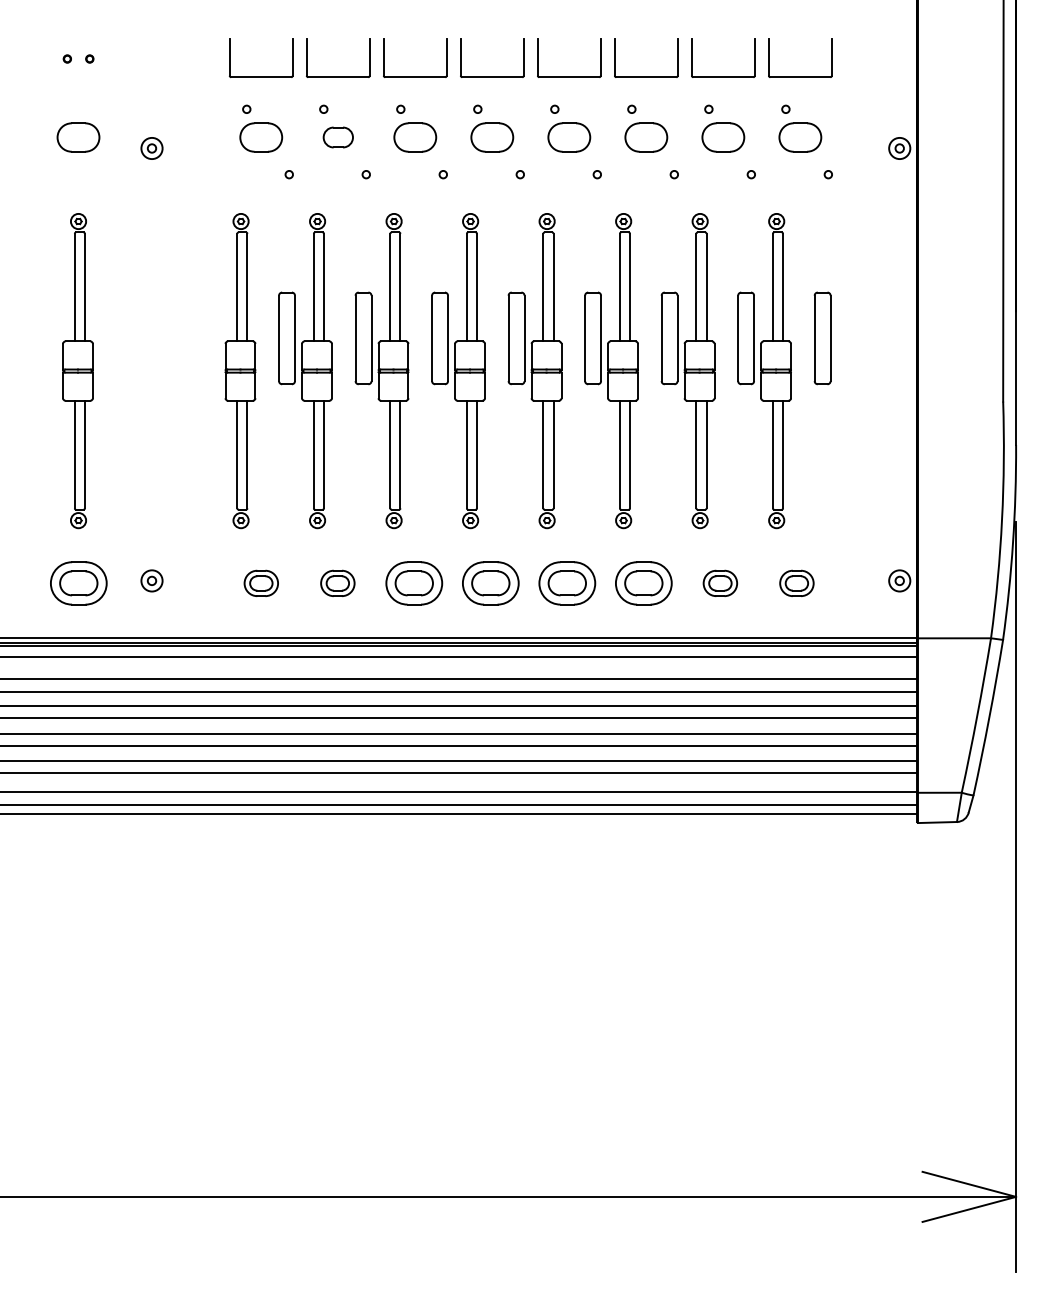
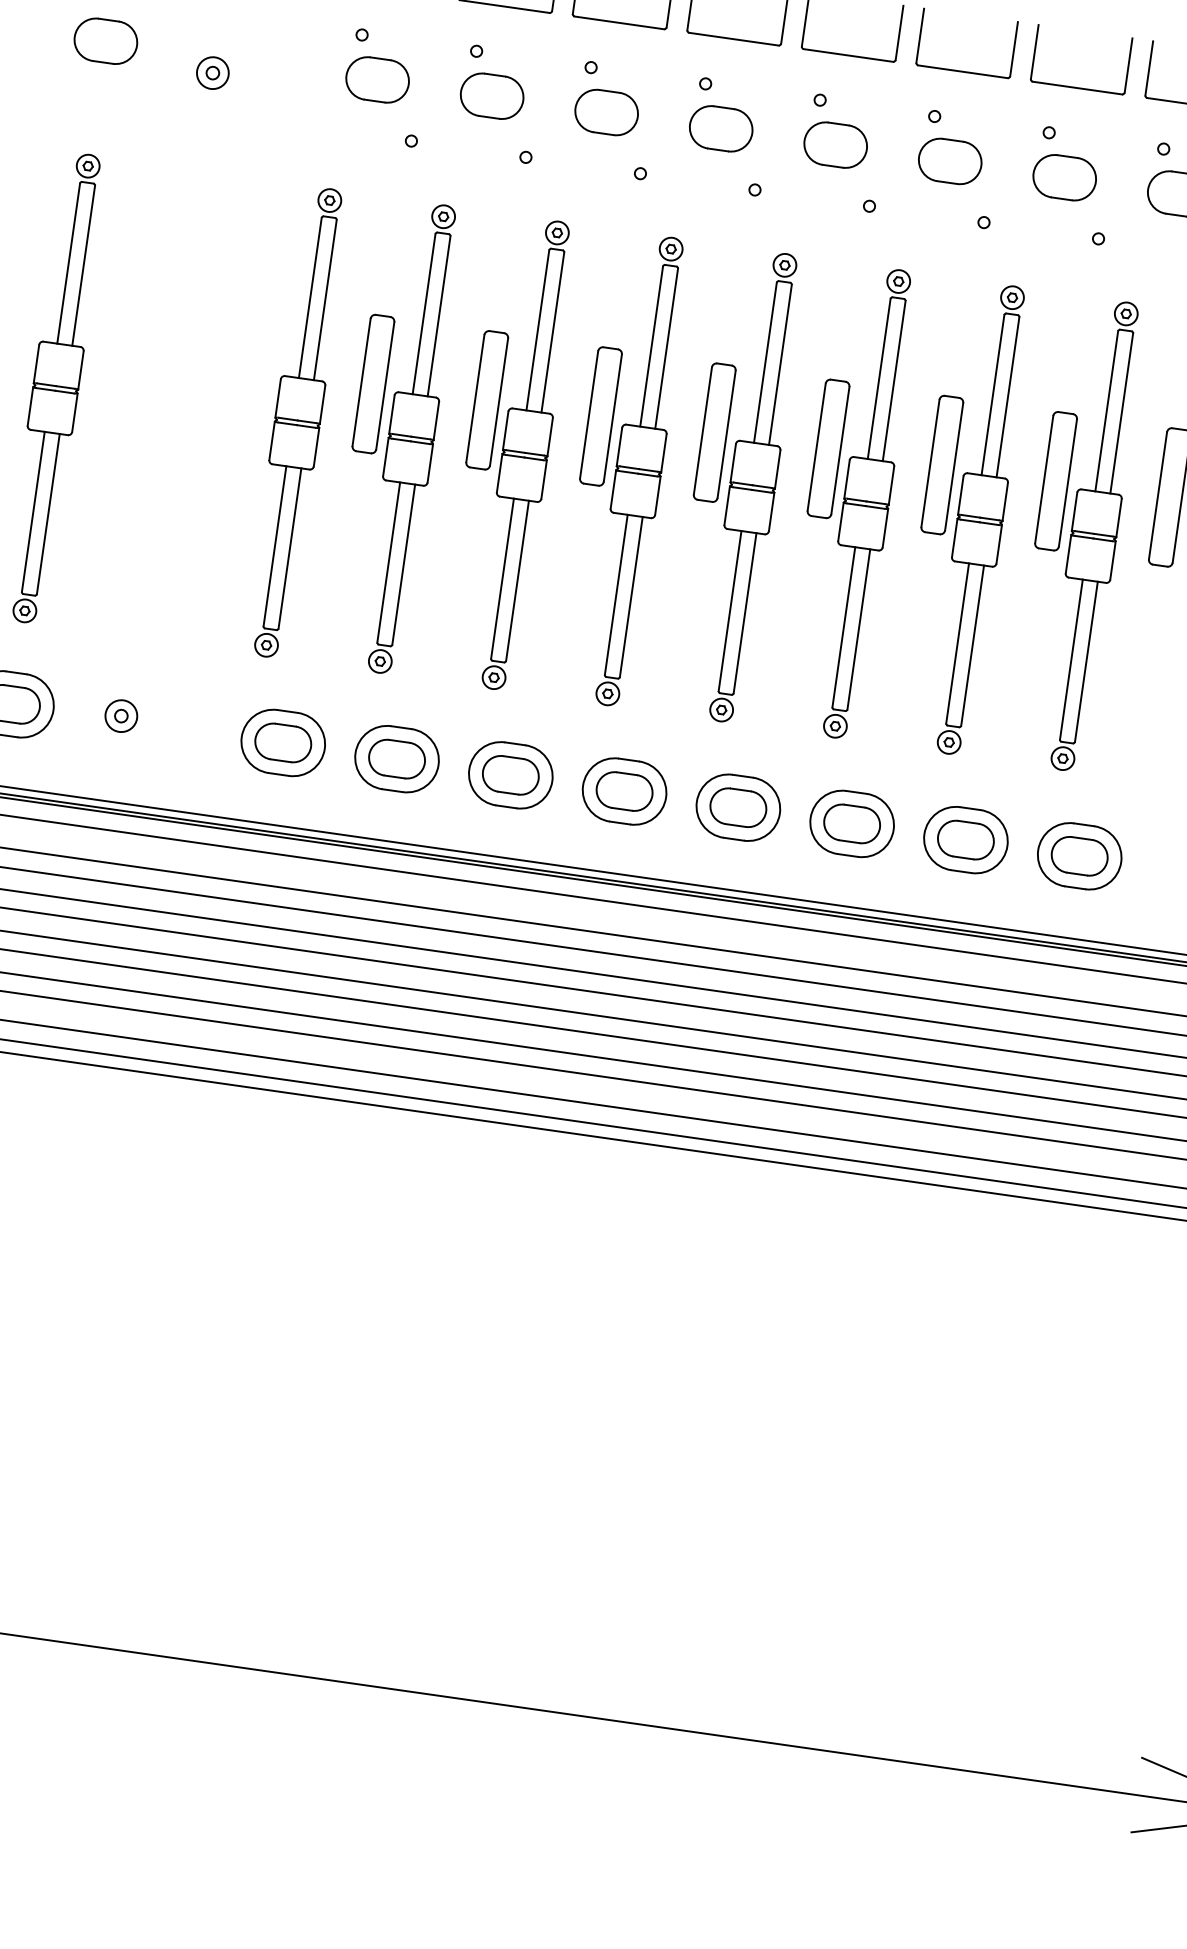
part: (338, 137) -> (492, 96), size x1.43
part: (261, 583) -> (283, 743), size x1.67
part: (337, 583) -> (396, 759), size x1.67
part: (720, 583) -> (966, 840), size x1.67
part: (796, 583) -> (1079, 856), size x1.67

